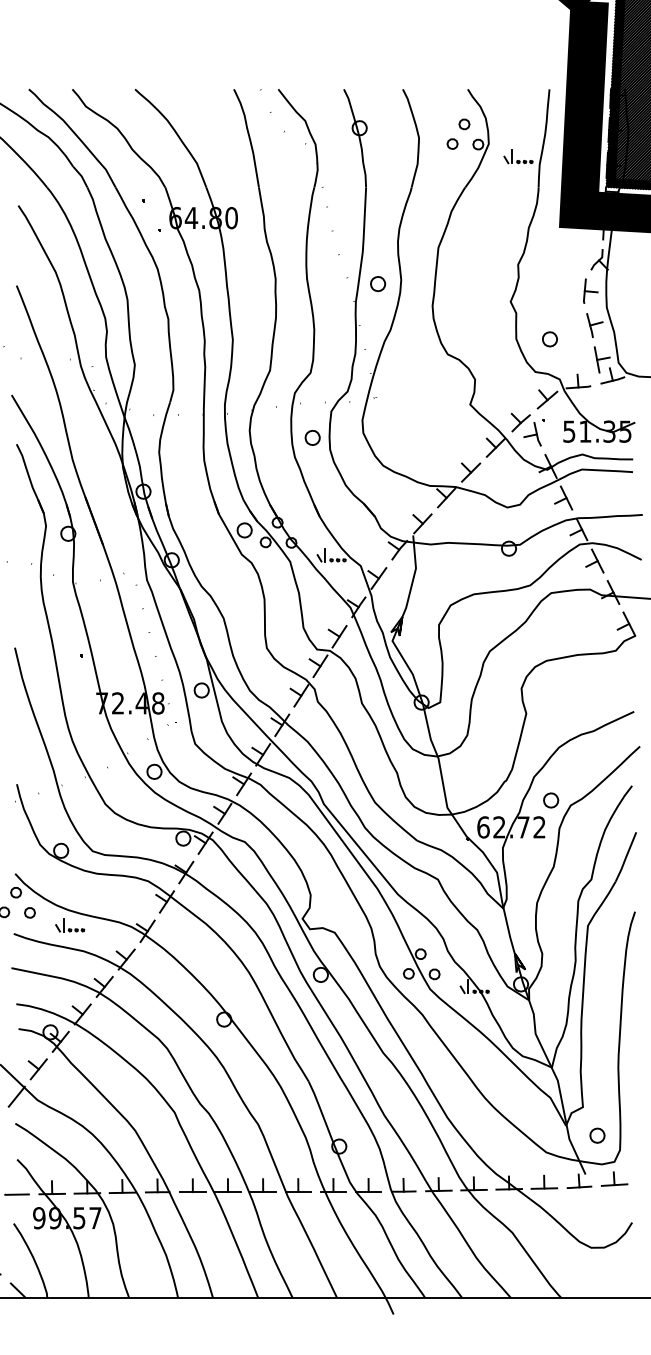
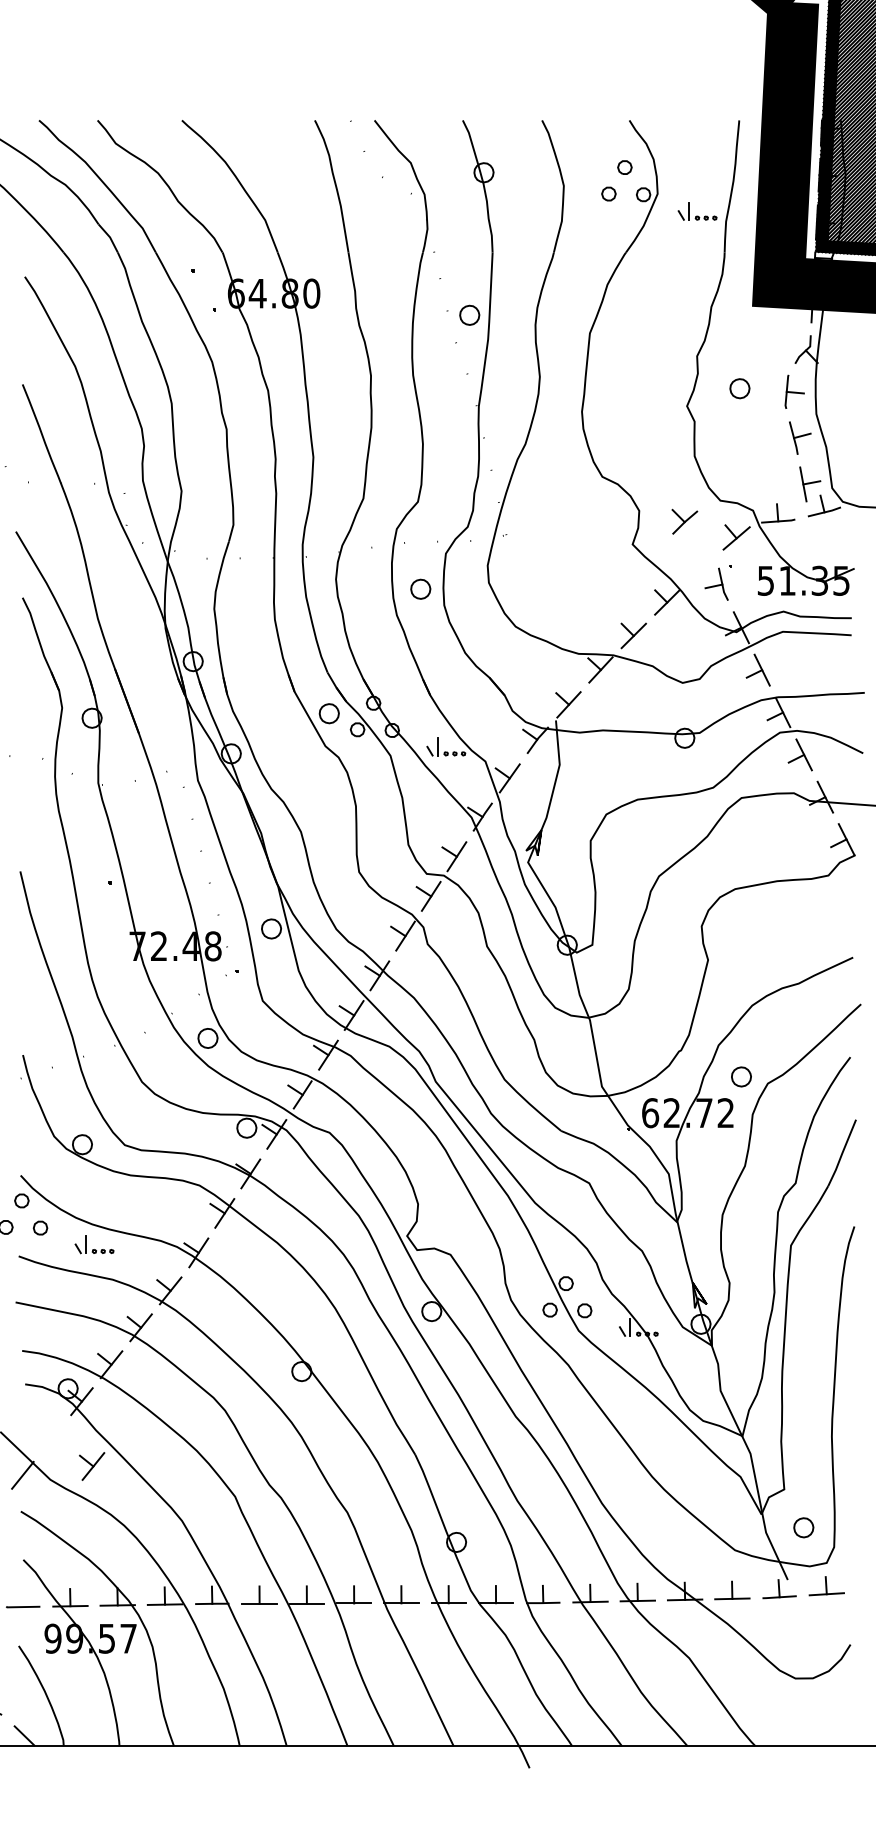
part: (377, 283) -> (469, 314), moved
part: (549, 339) -> (739, 388), moved
part: (520, 422) -> (684, 521), moved
part: (38, 1069) -> (92, 1466), moved

